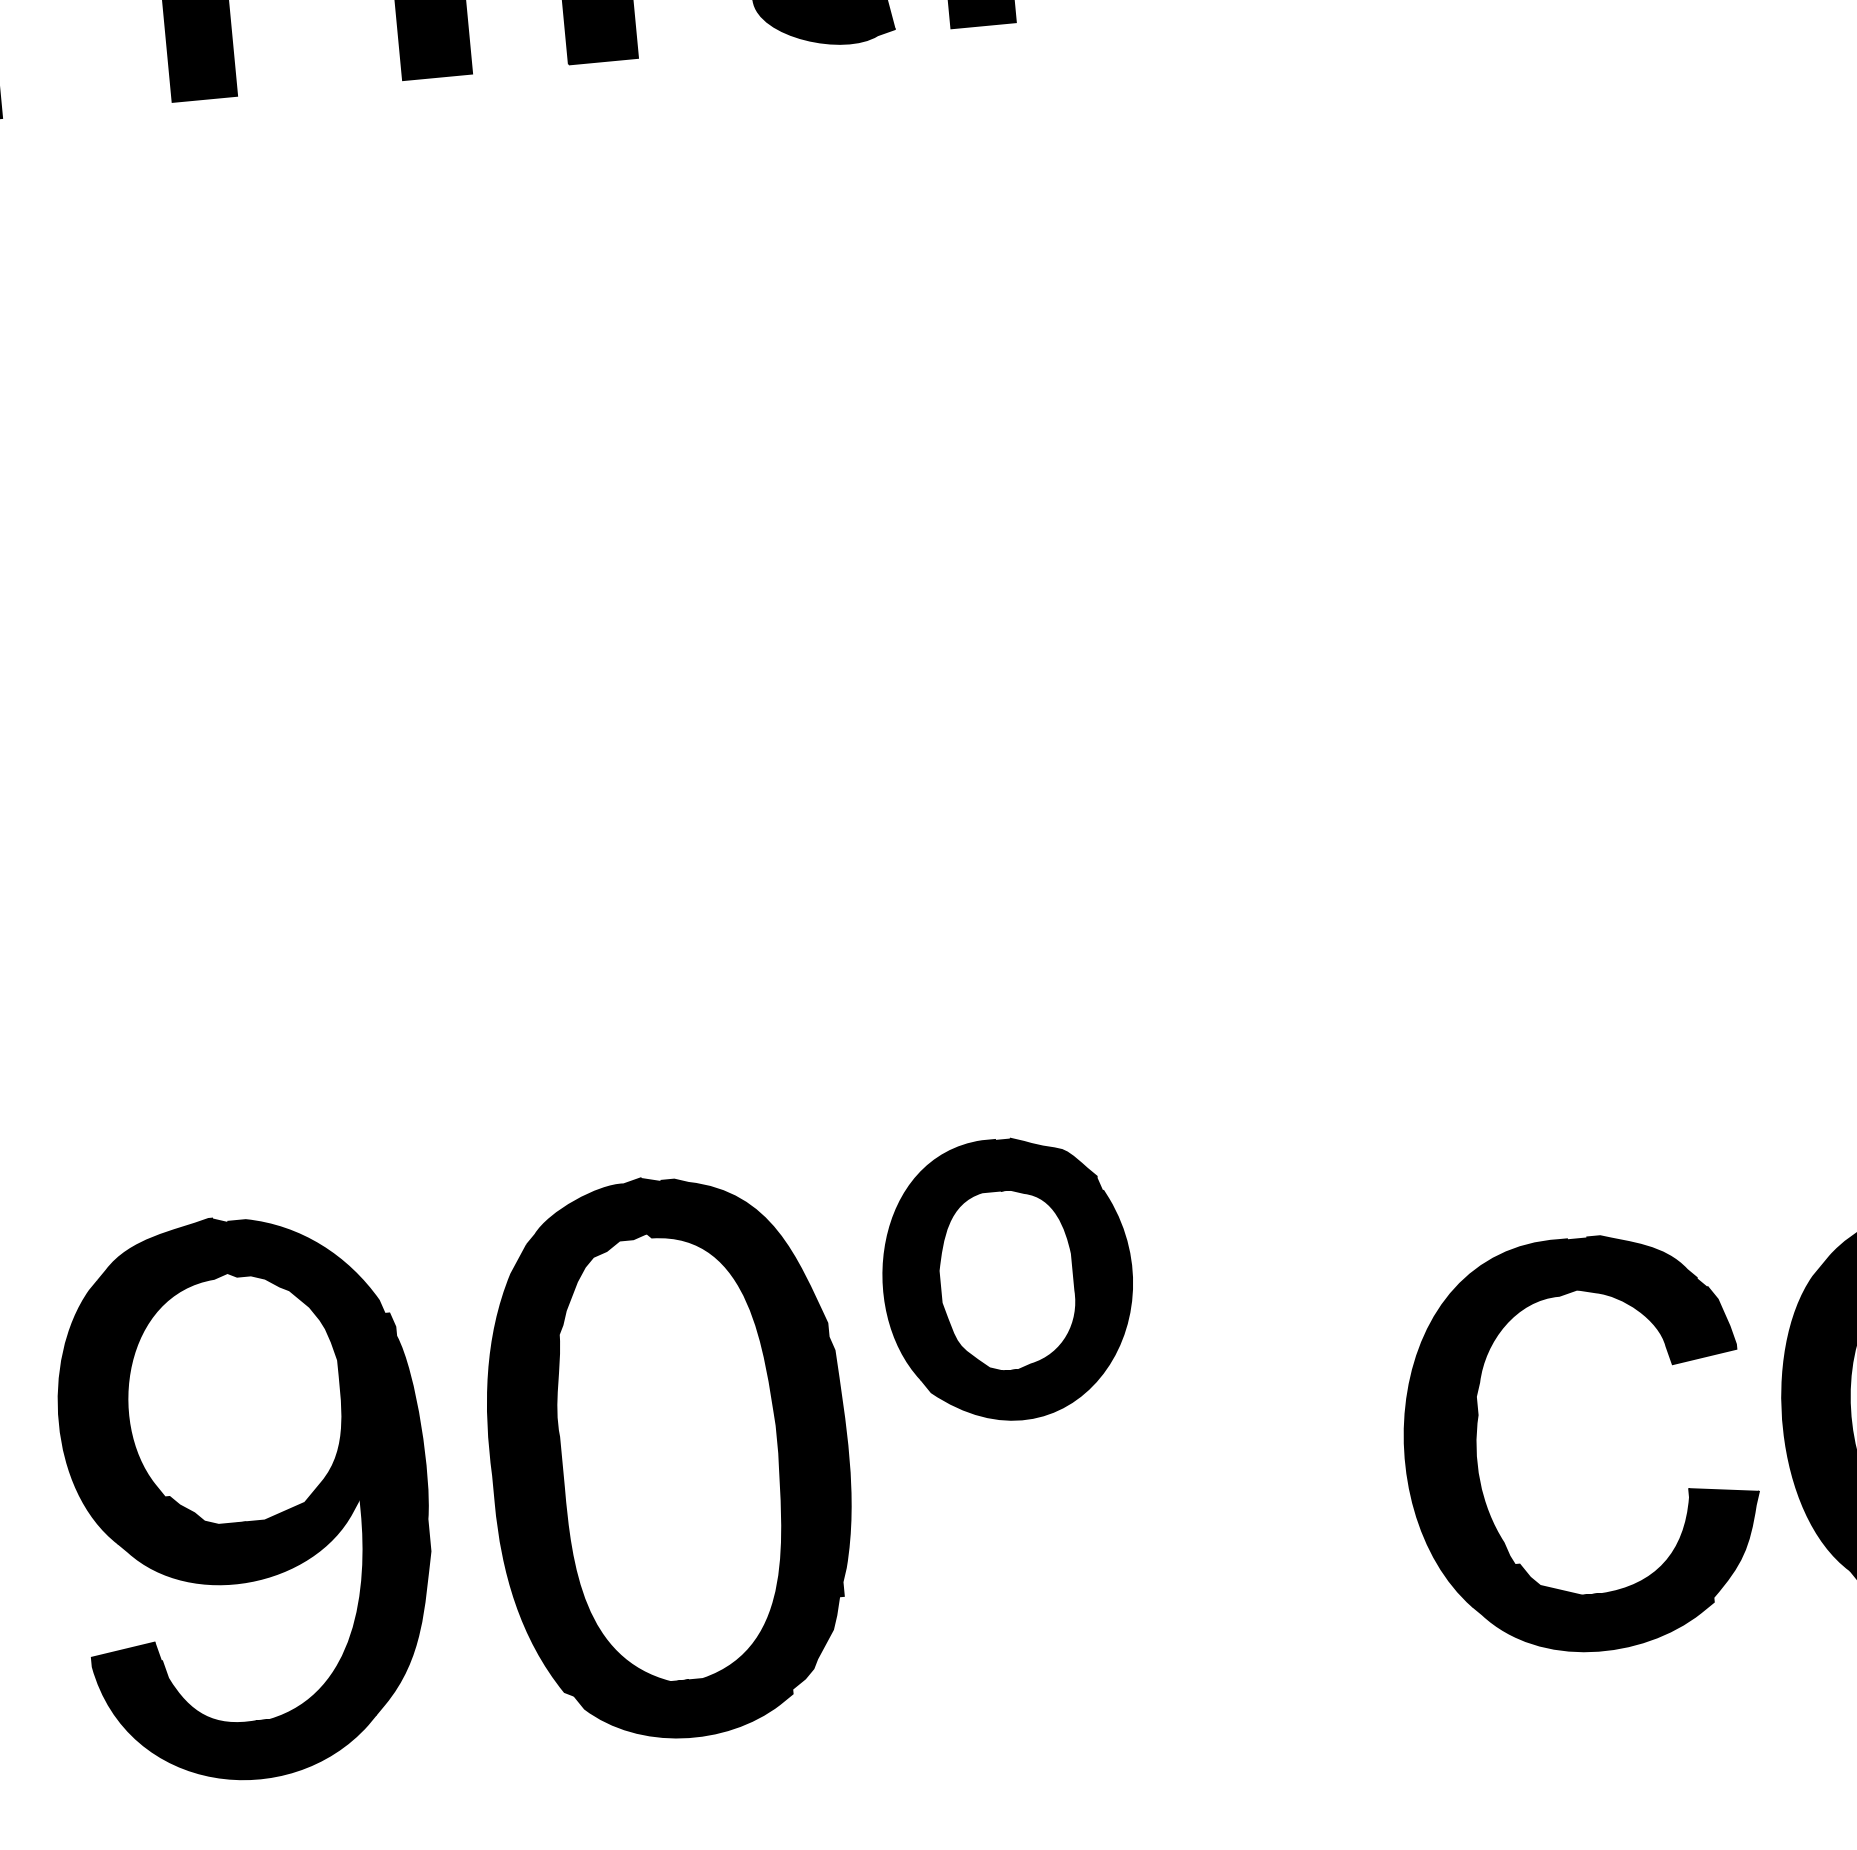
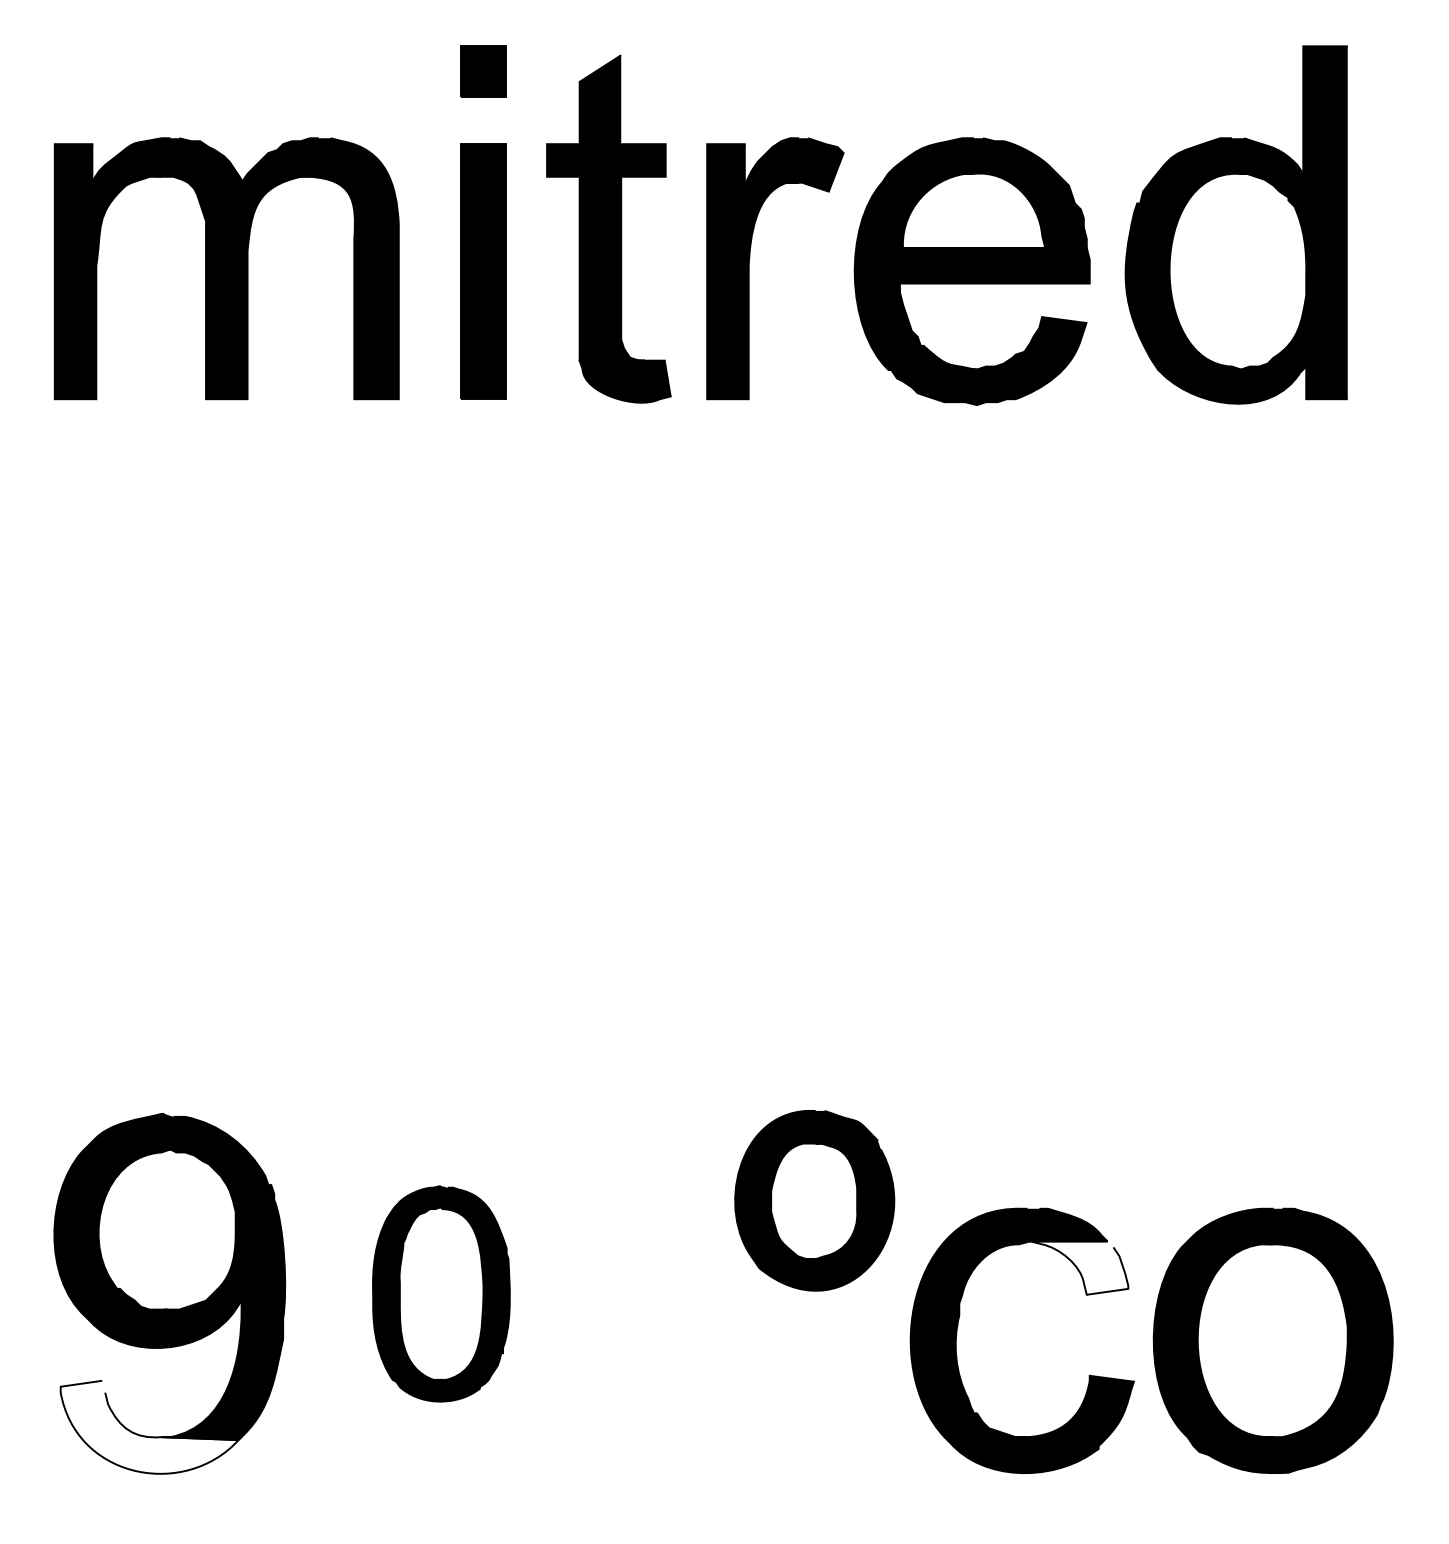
part: (1007, 1279) -> (814, 1200), moved
fill: (1657, 1322) -> (1079, 1267), removed
part: (669, 1456) -> (441, 1293), size x0.6
fill: (235, 1706) -> (149, 1426), removed

